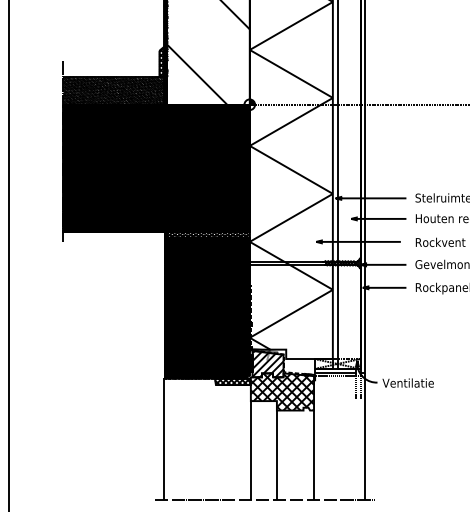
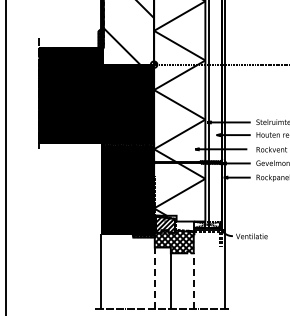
line: (250, 449) -> (154, 277), solid -> dashed
line: (313, 454) -> (193, 280), solid -> dashed

